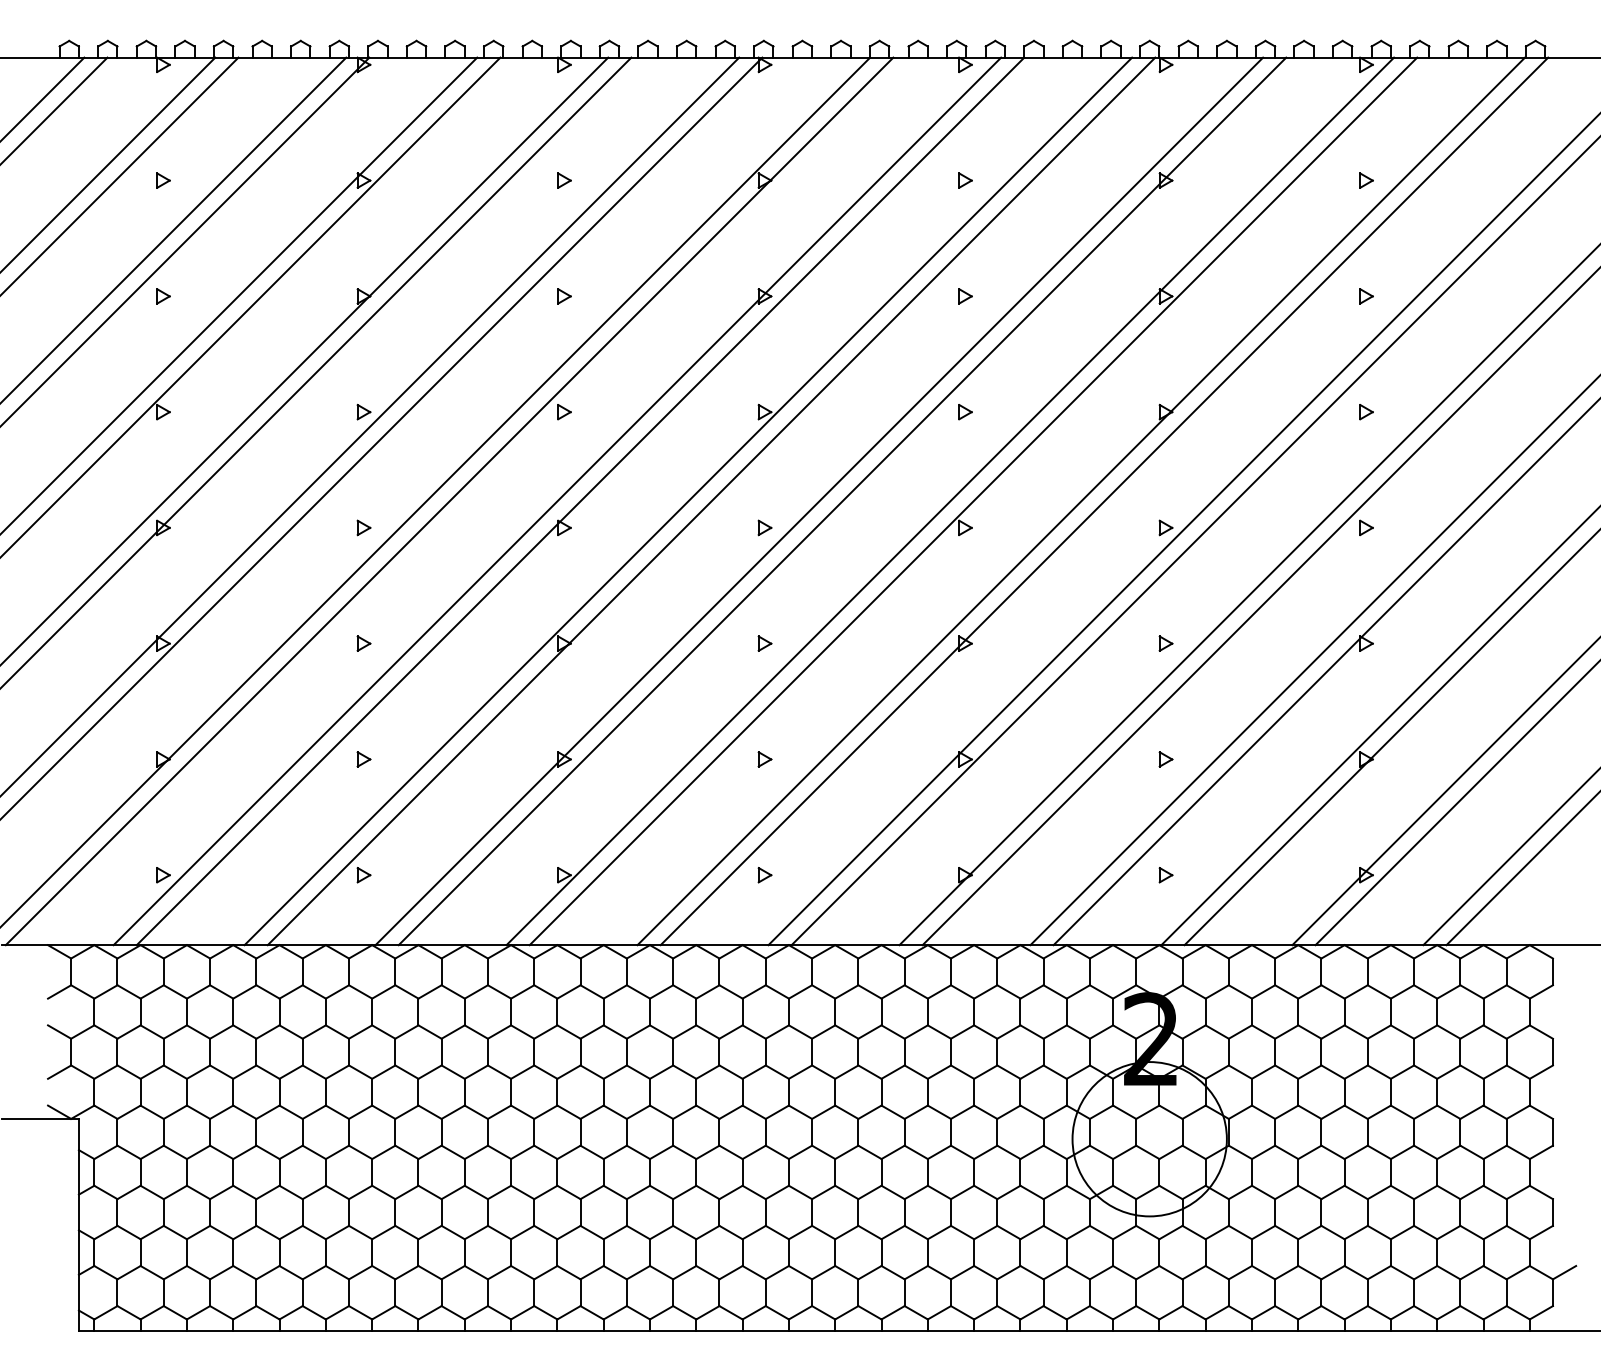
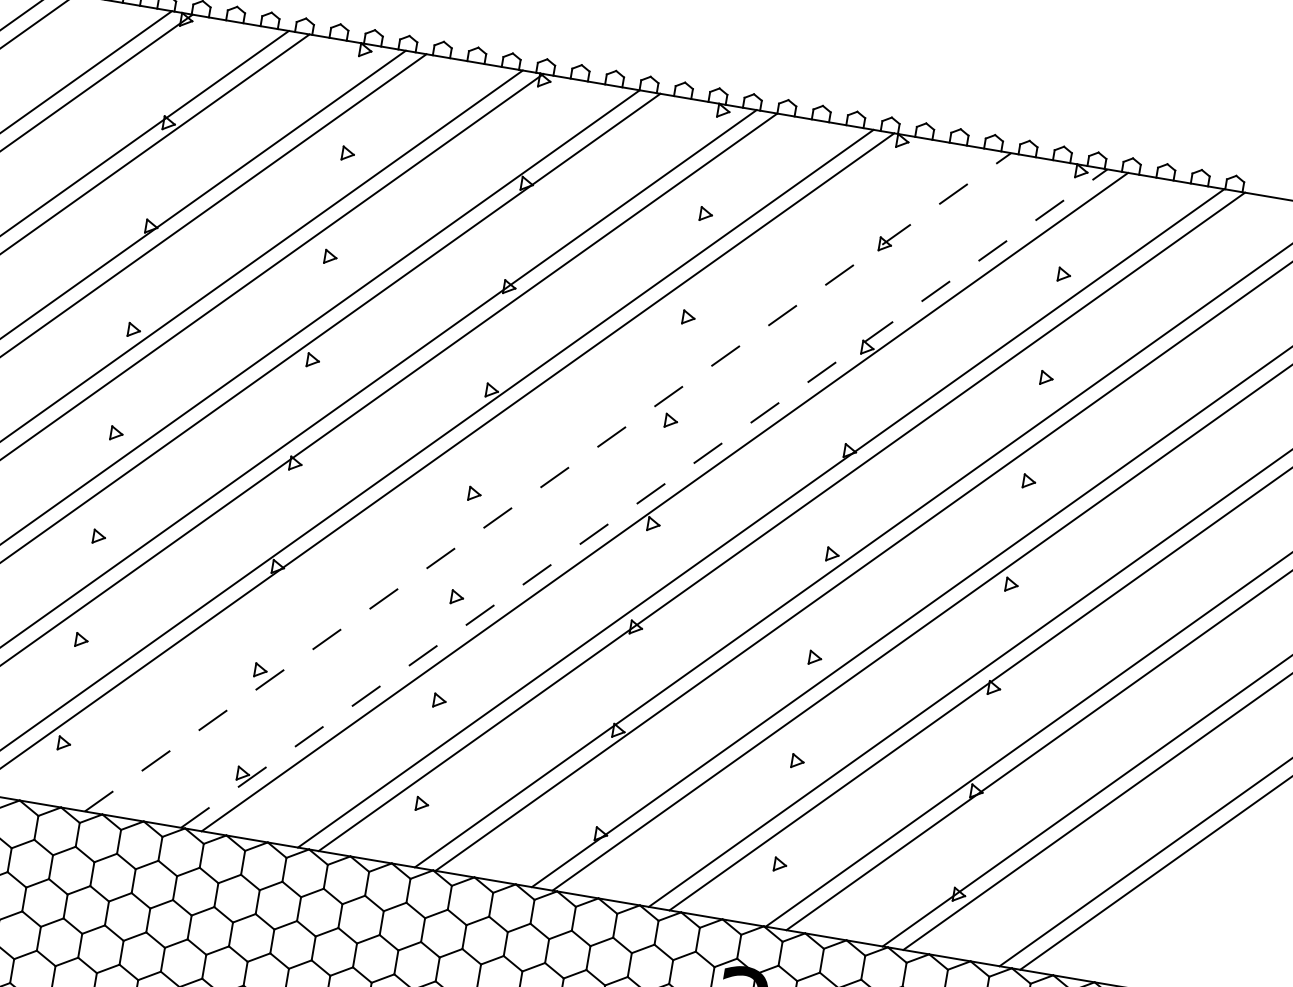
line: (819, 501) -> (527, 478), removed
line: (842, 501) -> (548, 482), solid -> dashed
line: (950, 501) -> (644, 498), solid -> dashed

